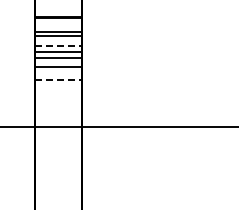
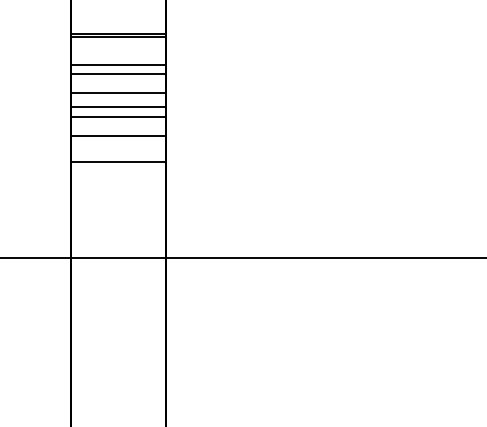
line: (58, 45) -> (119, 92), dashed -> solid
line: (58, 79) -> (119, 161), dashed -> solid

